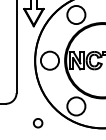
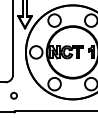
circle: (37, 122) -> (13, 95), moved

